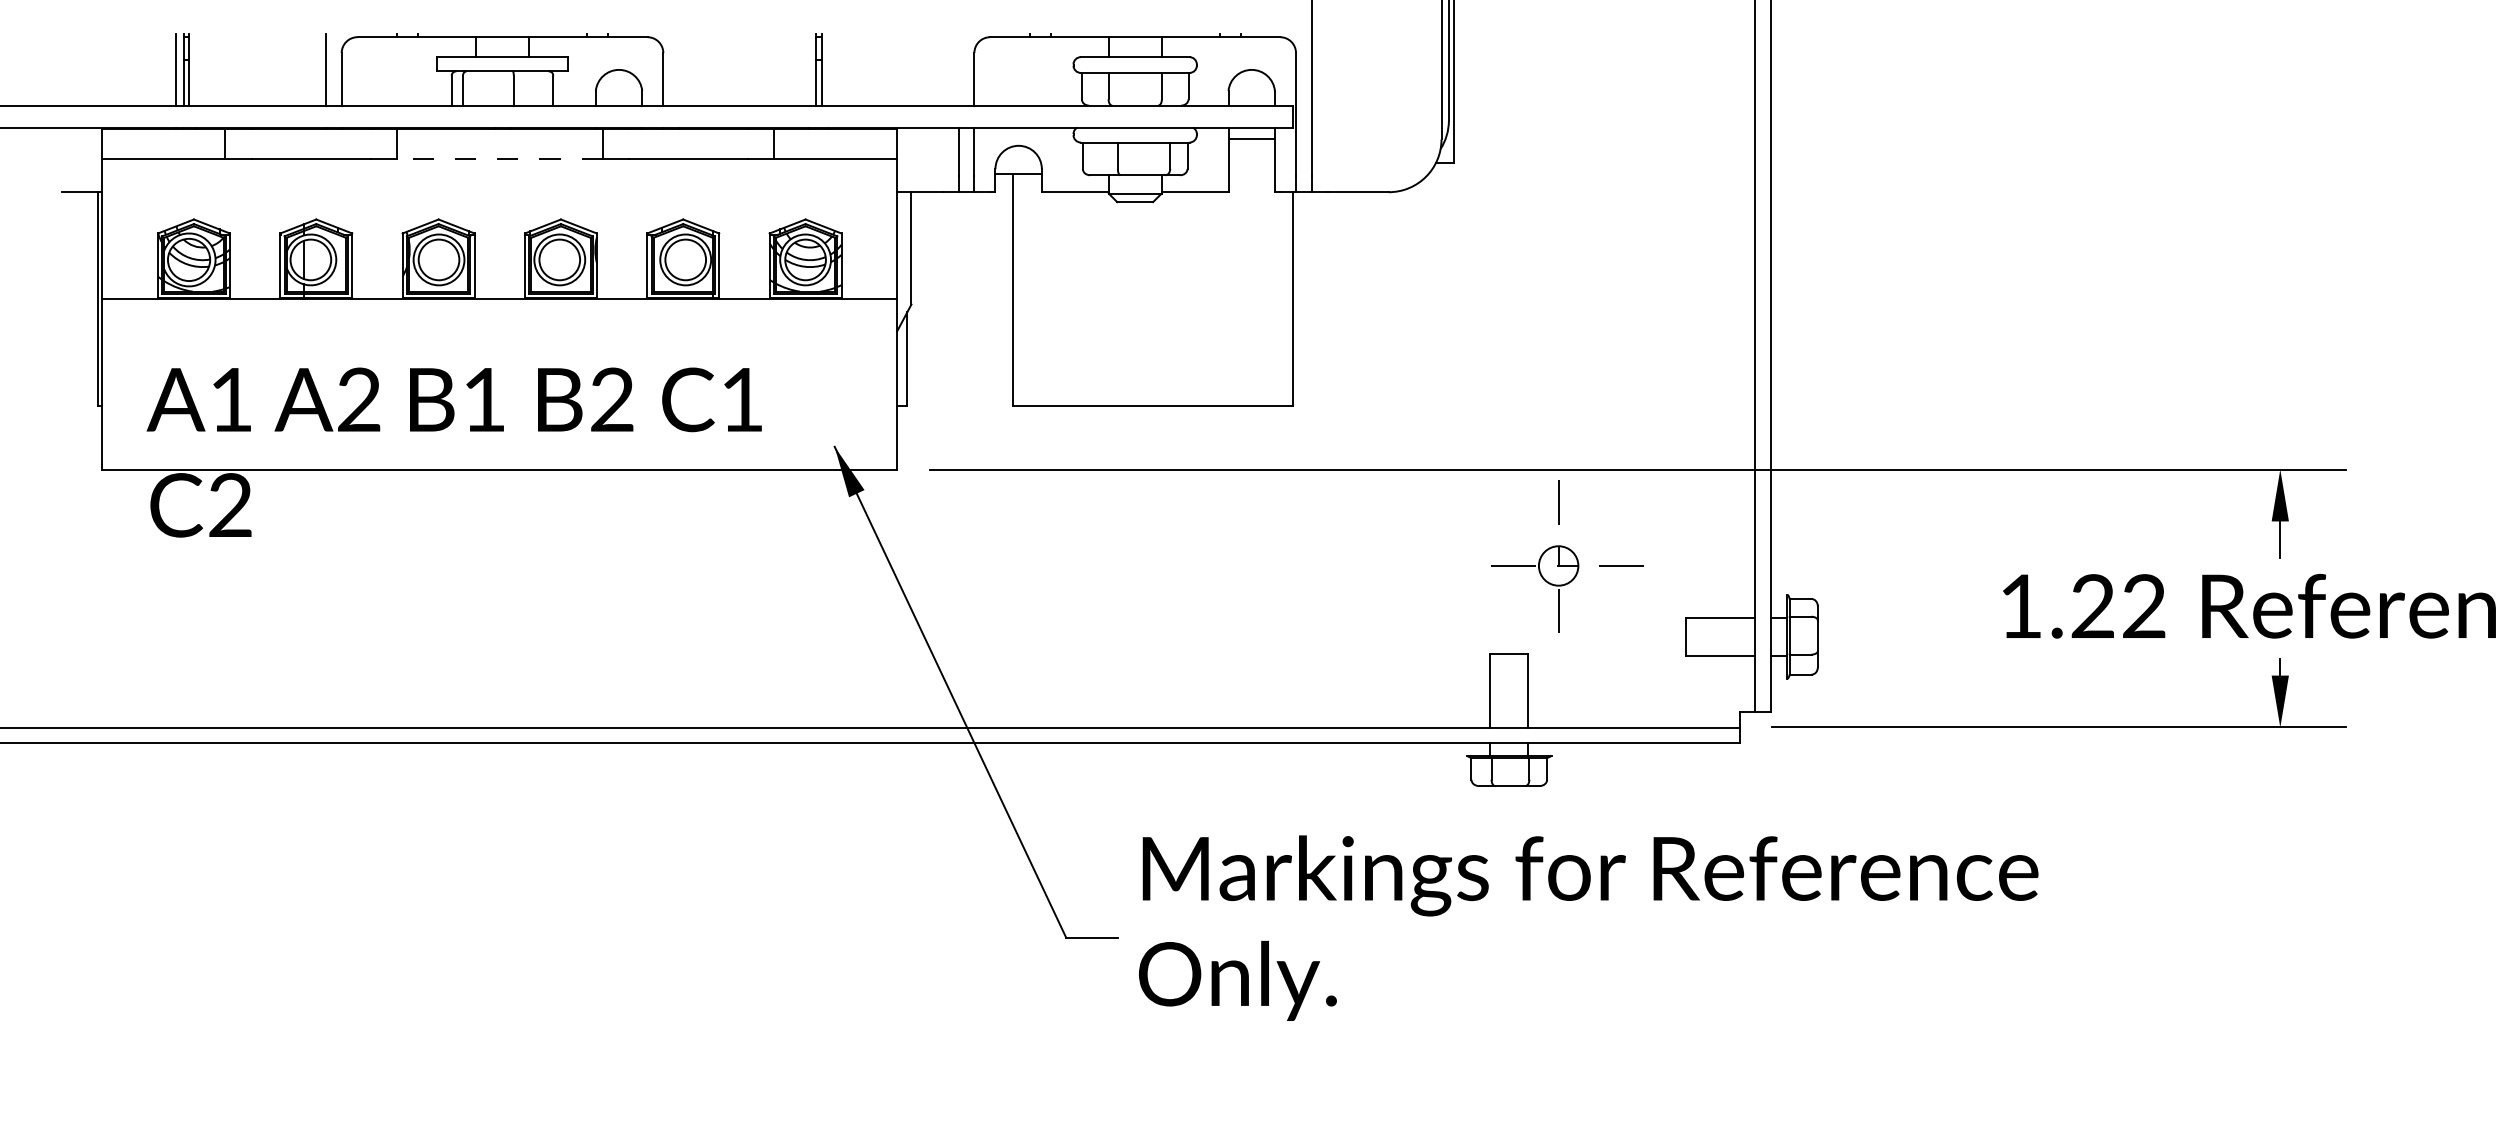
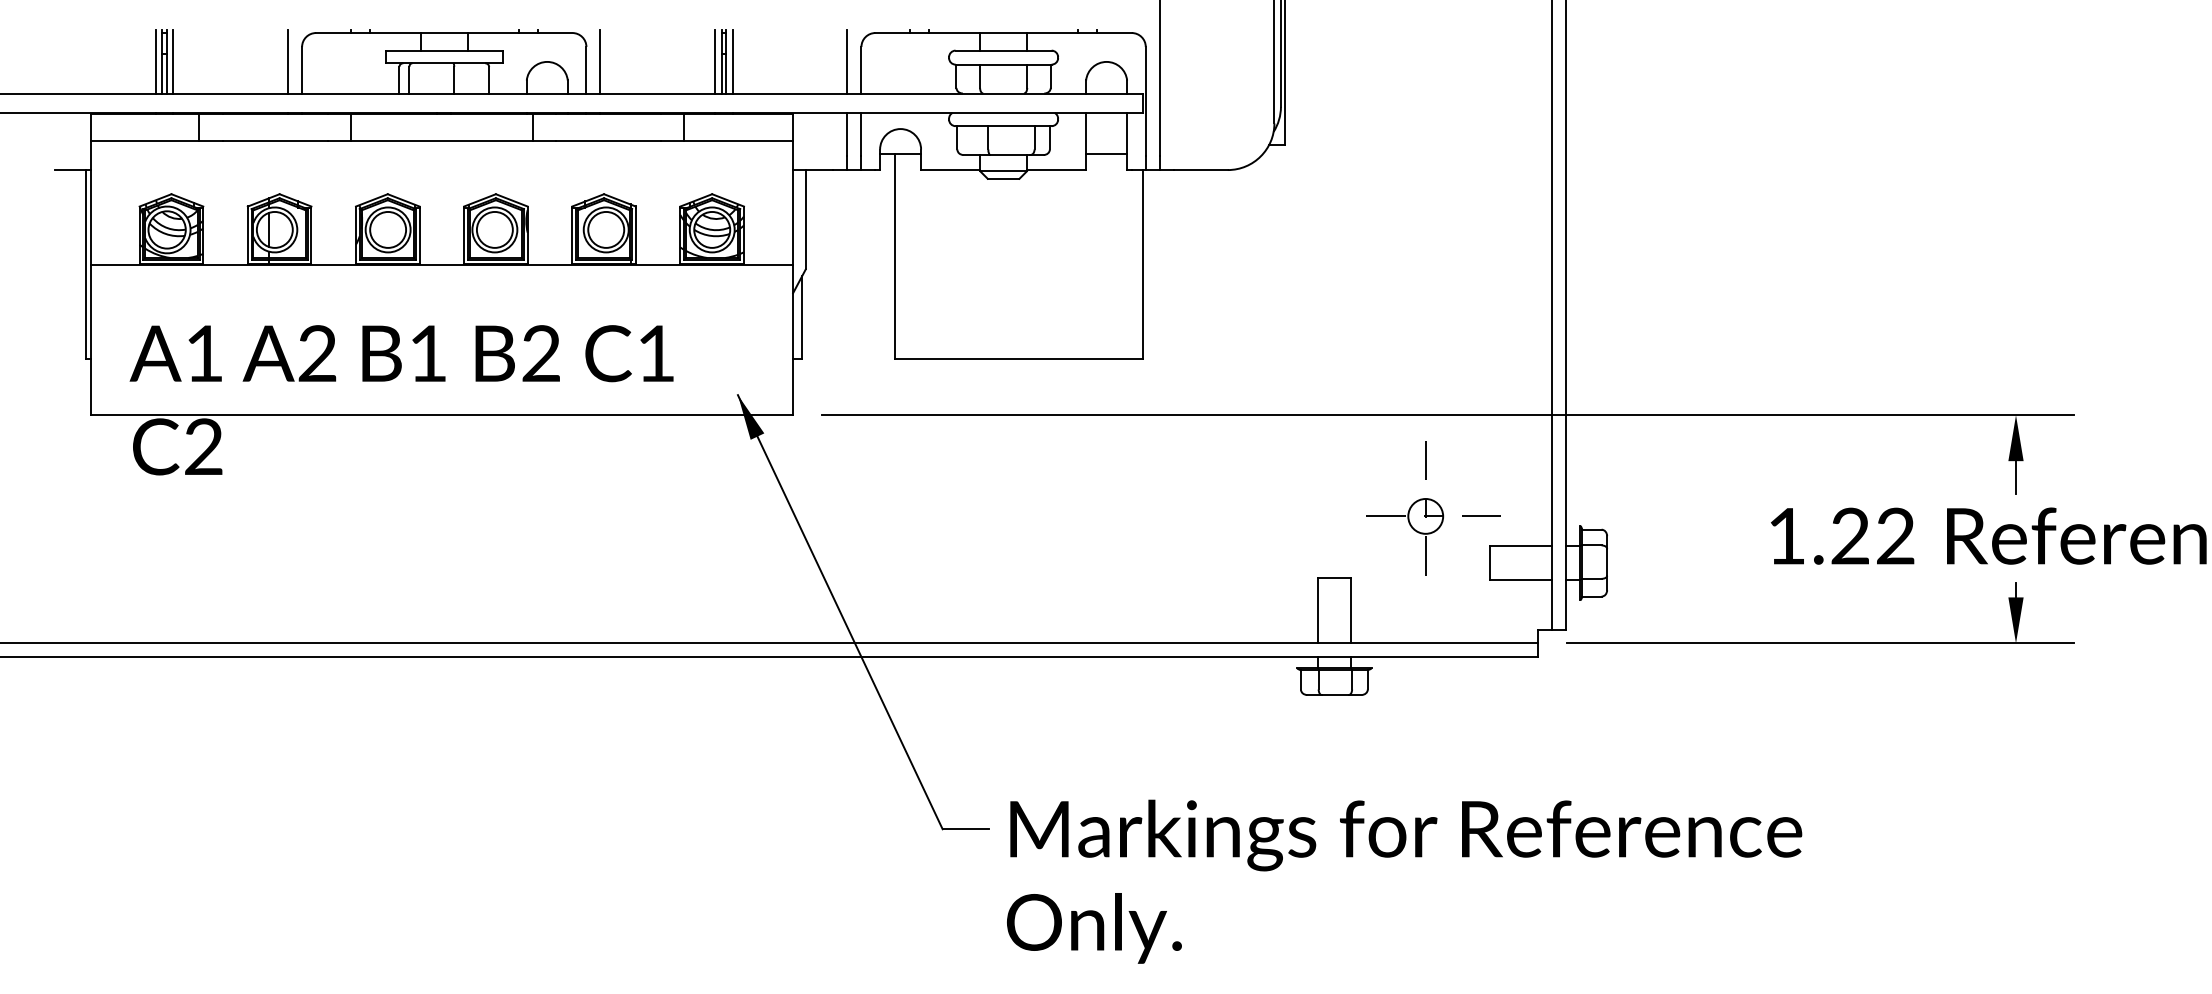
line: (196, 69) -> (173, 61), added
line: (679, 69) -> (600, 61), added
line: (808, 69) -> (714, 61), added
line: (828, 69) -> (732, 61), added
line: (958, 69) -> (847, 61), added
line: (1251, 138) -> (1106, 153), moved
line: (499, 159) -> (441, 141), dashed -> solid
part: (1567, 556) -> (1433, 508), moved
text: (1588, 927) -> (1404, 881), moved

